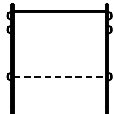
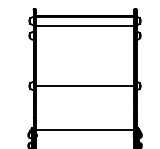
line: (59, 20) -> (84, 26), added
line: (60, 77) -> (85, 86), dashed -> solid

